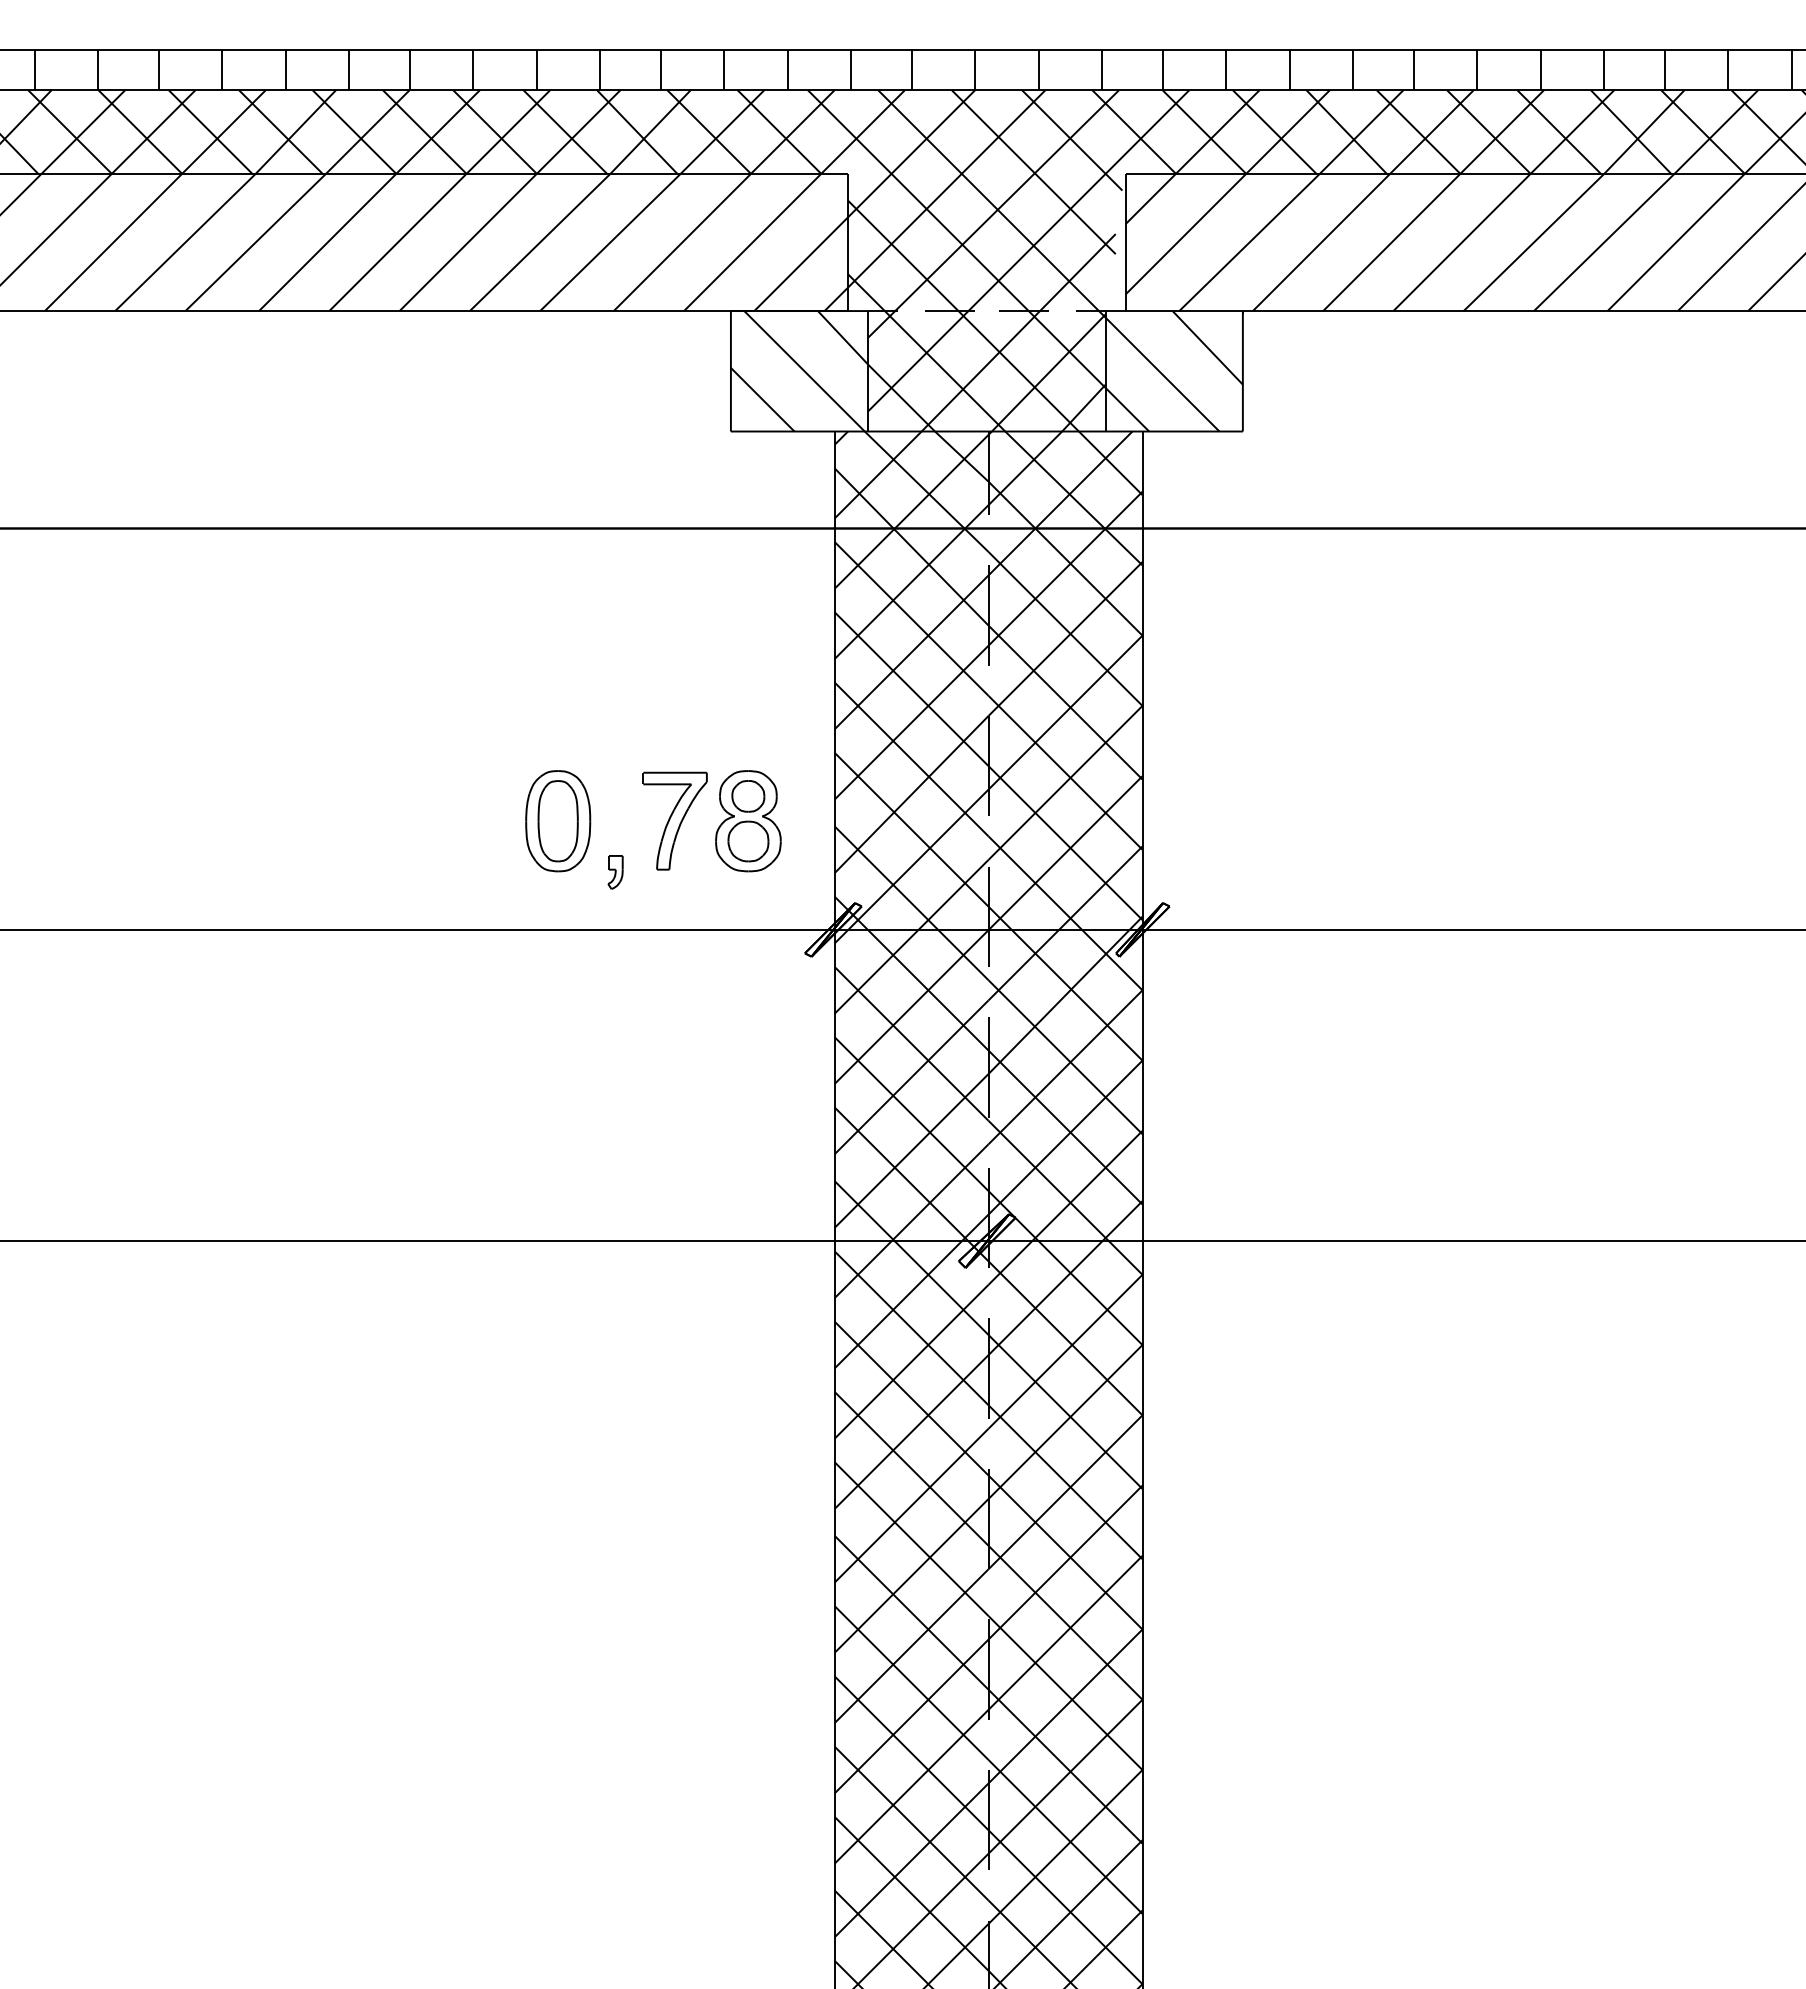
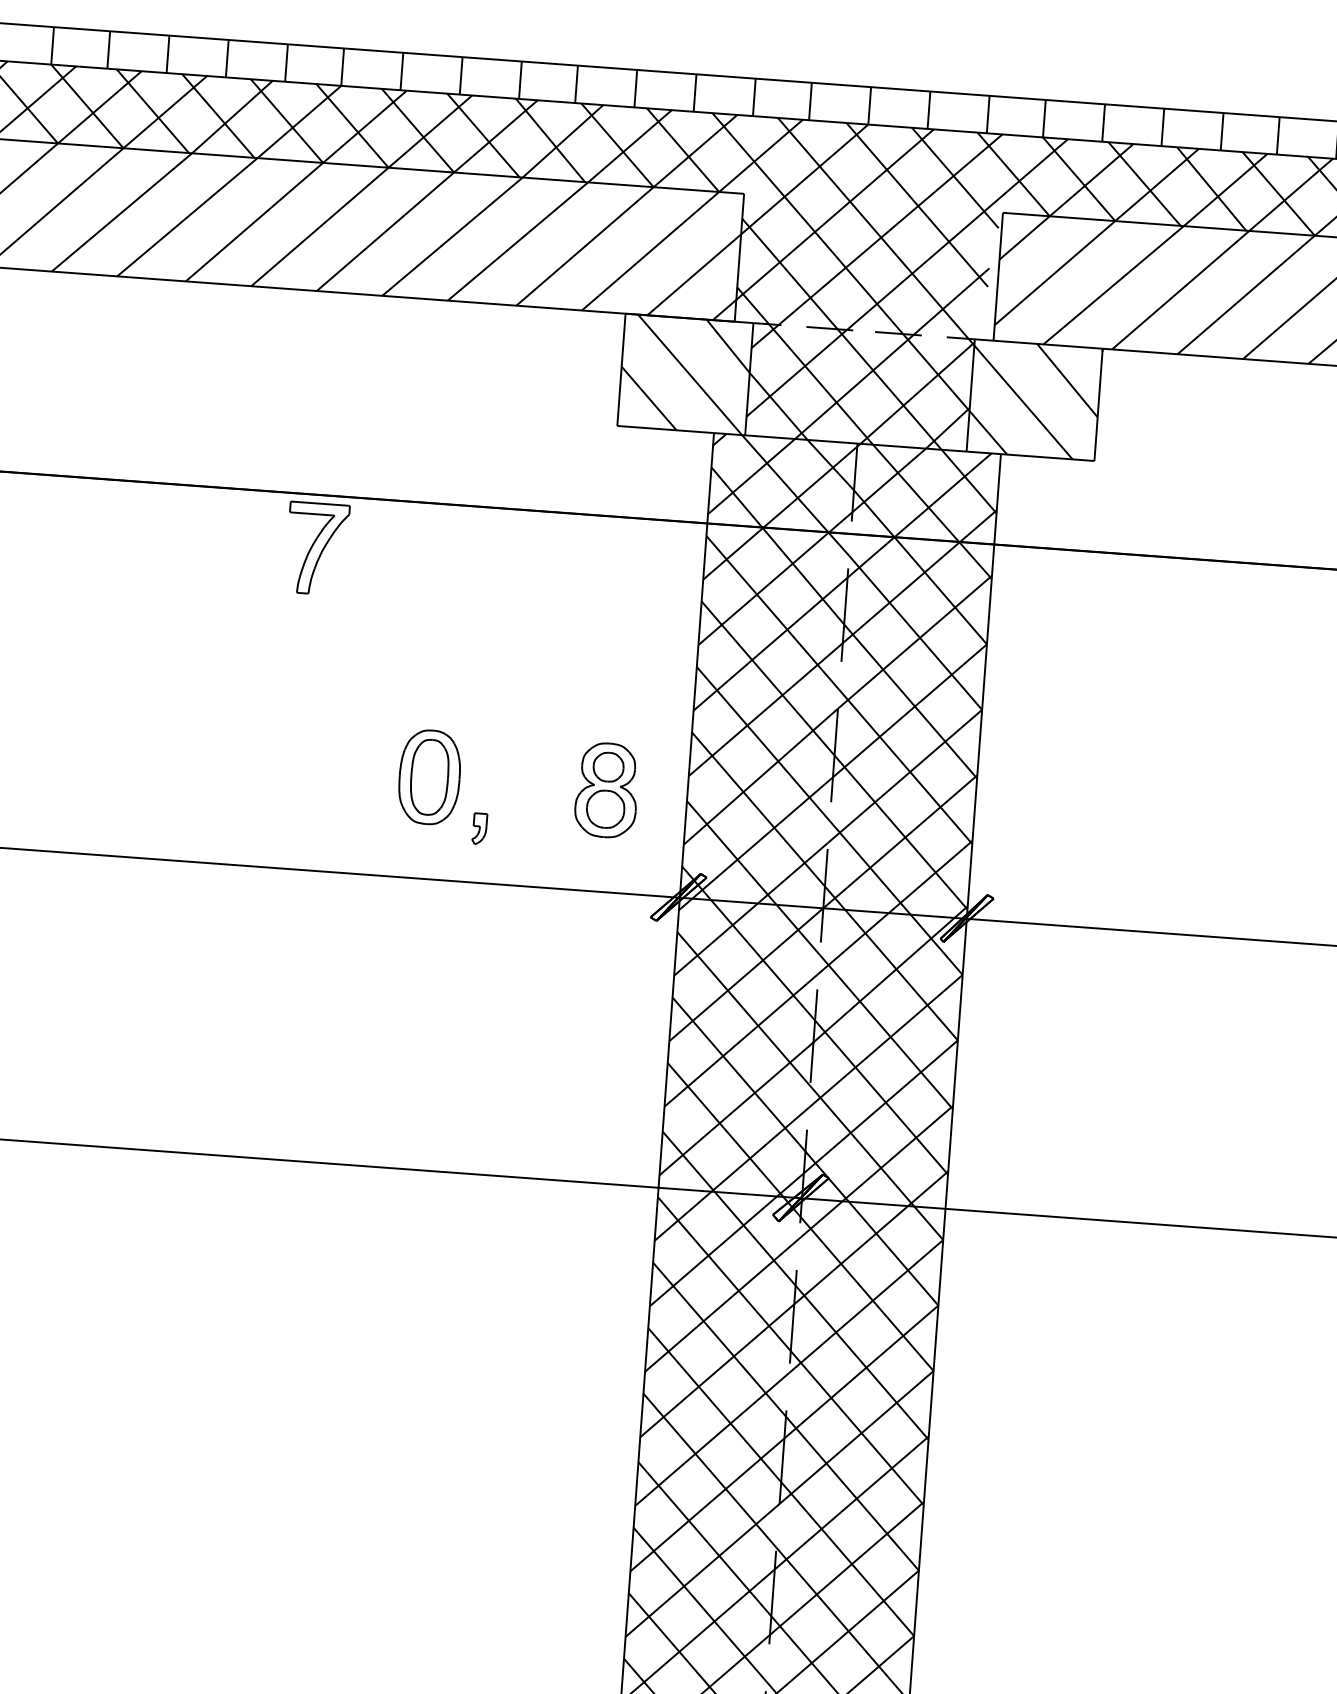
part: (674, 820) -> (316, 548), moved

